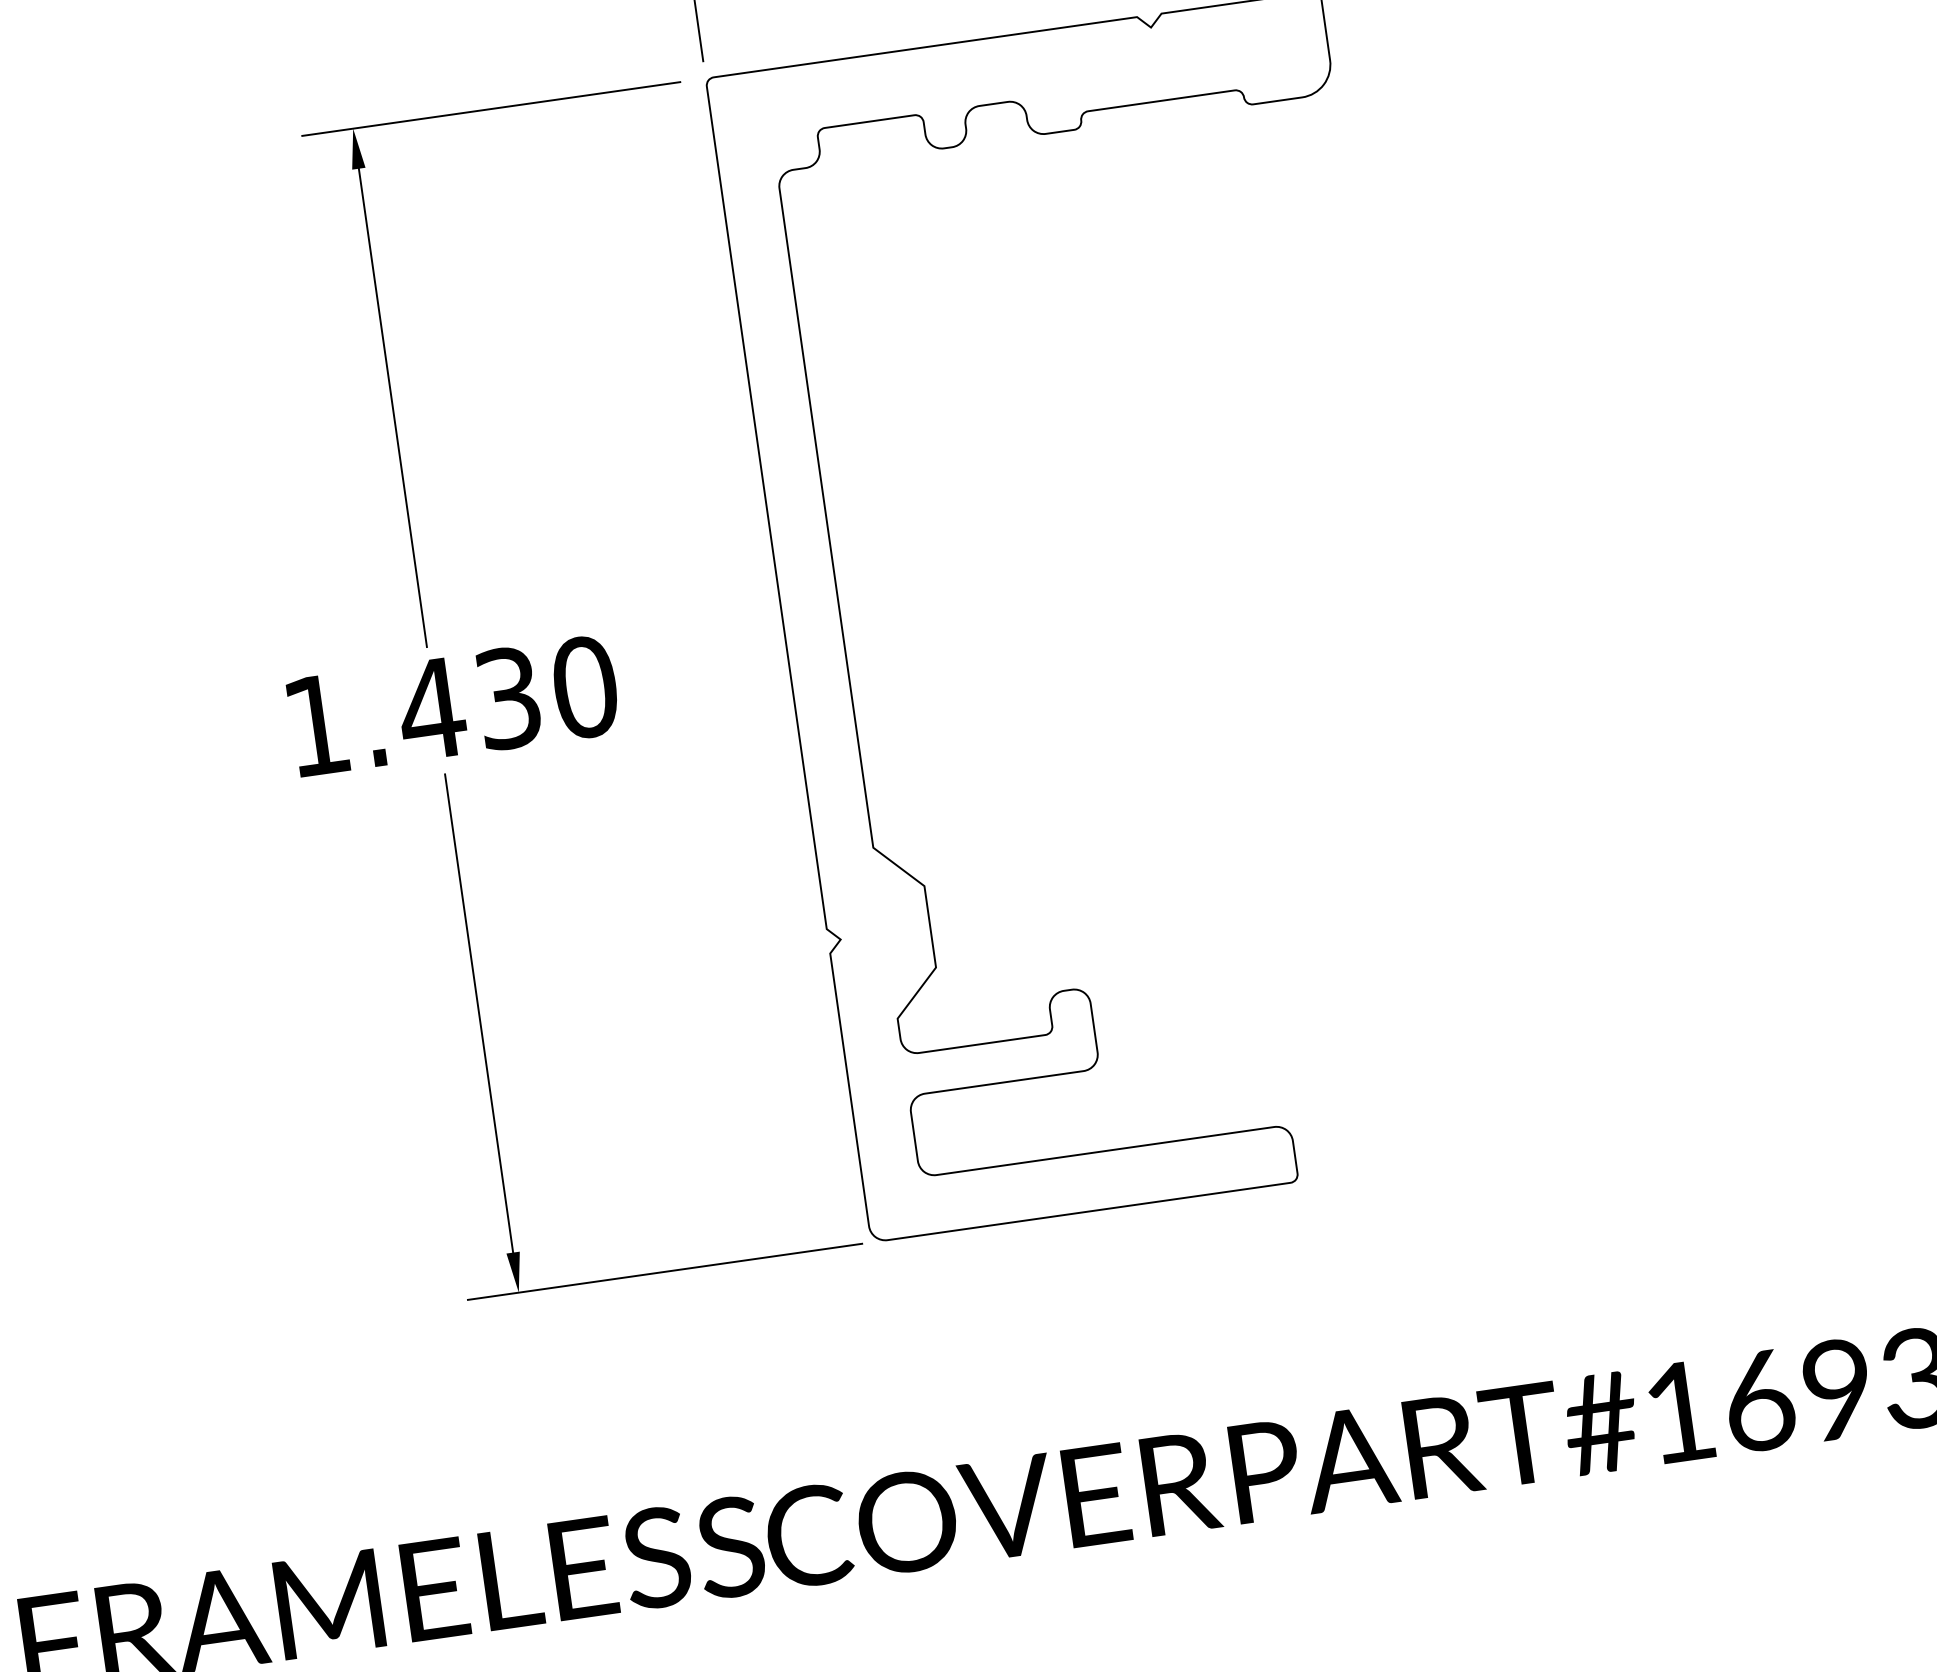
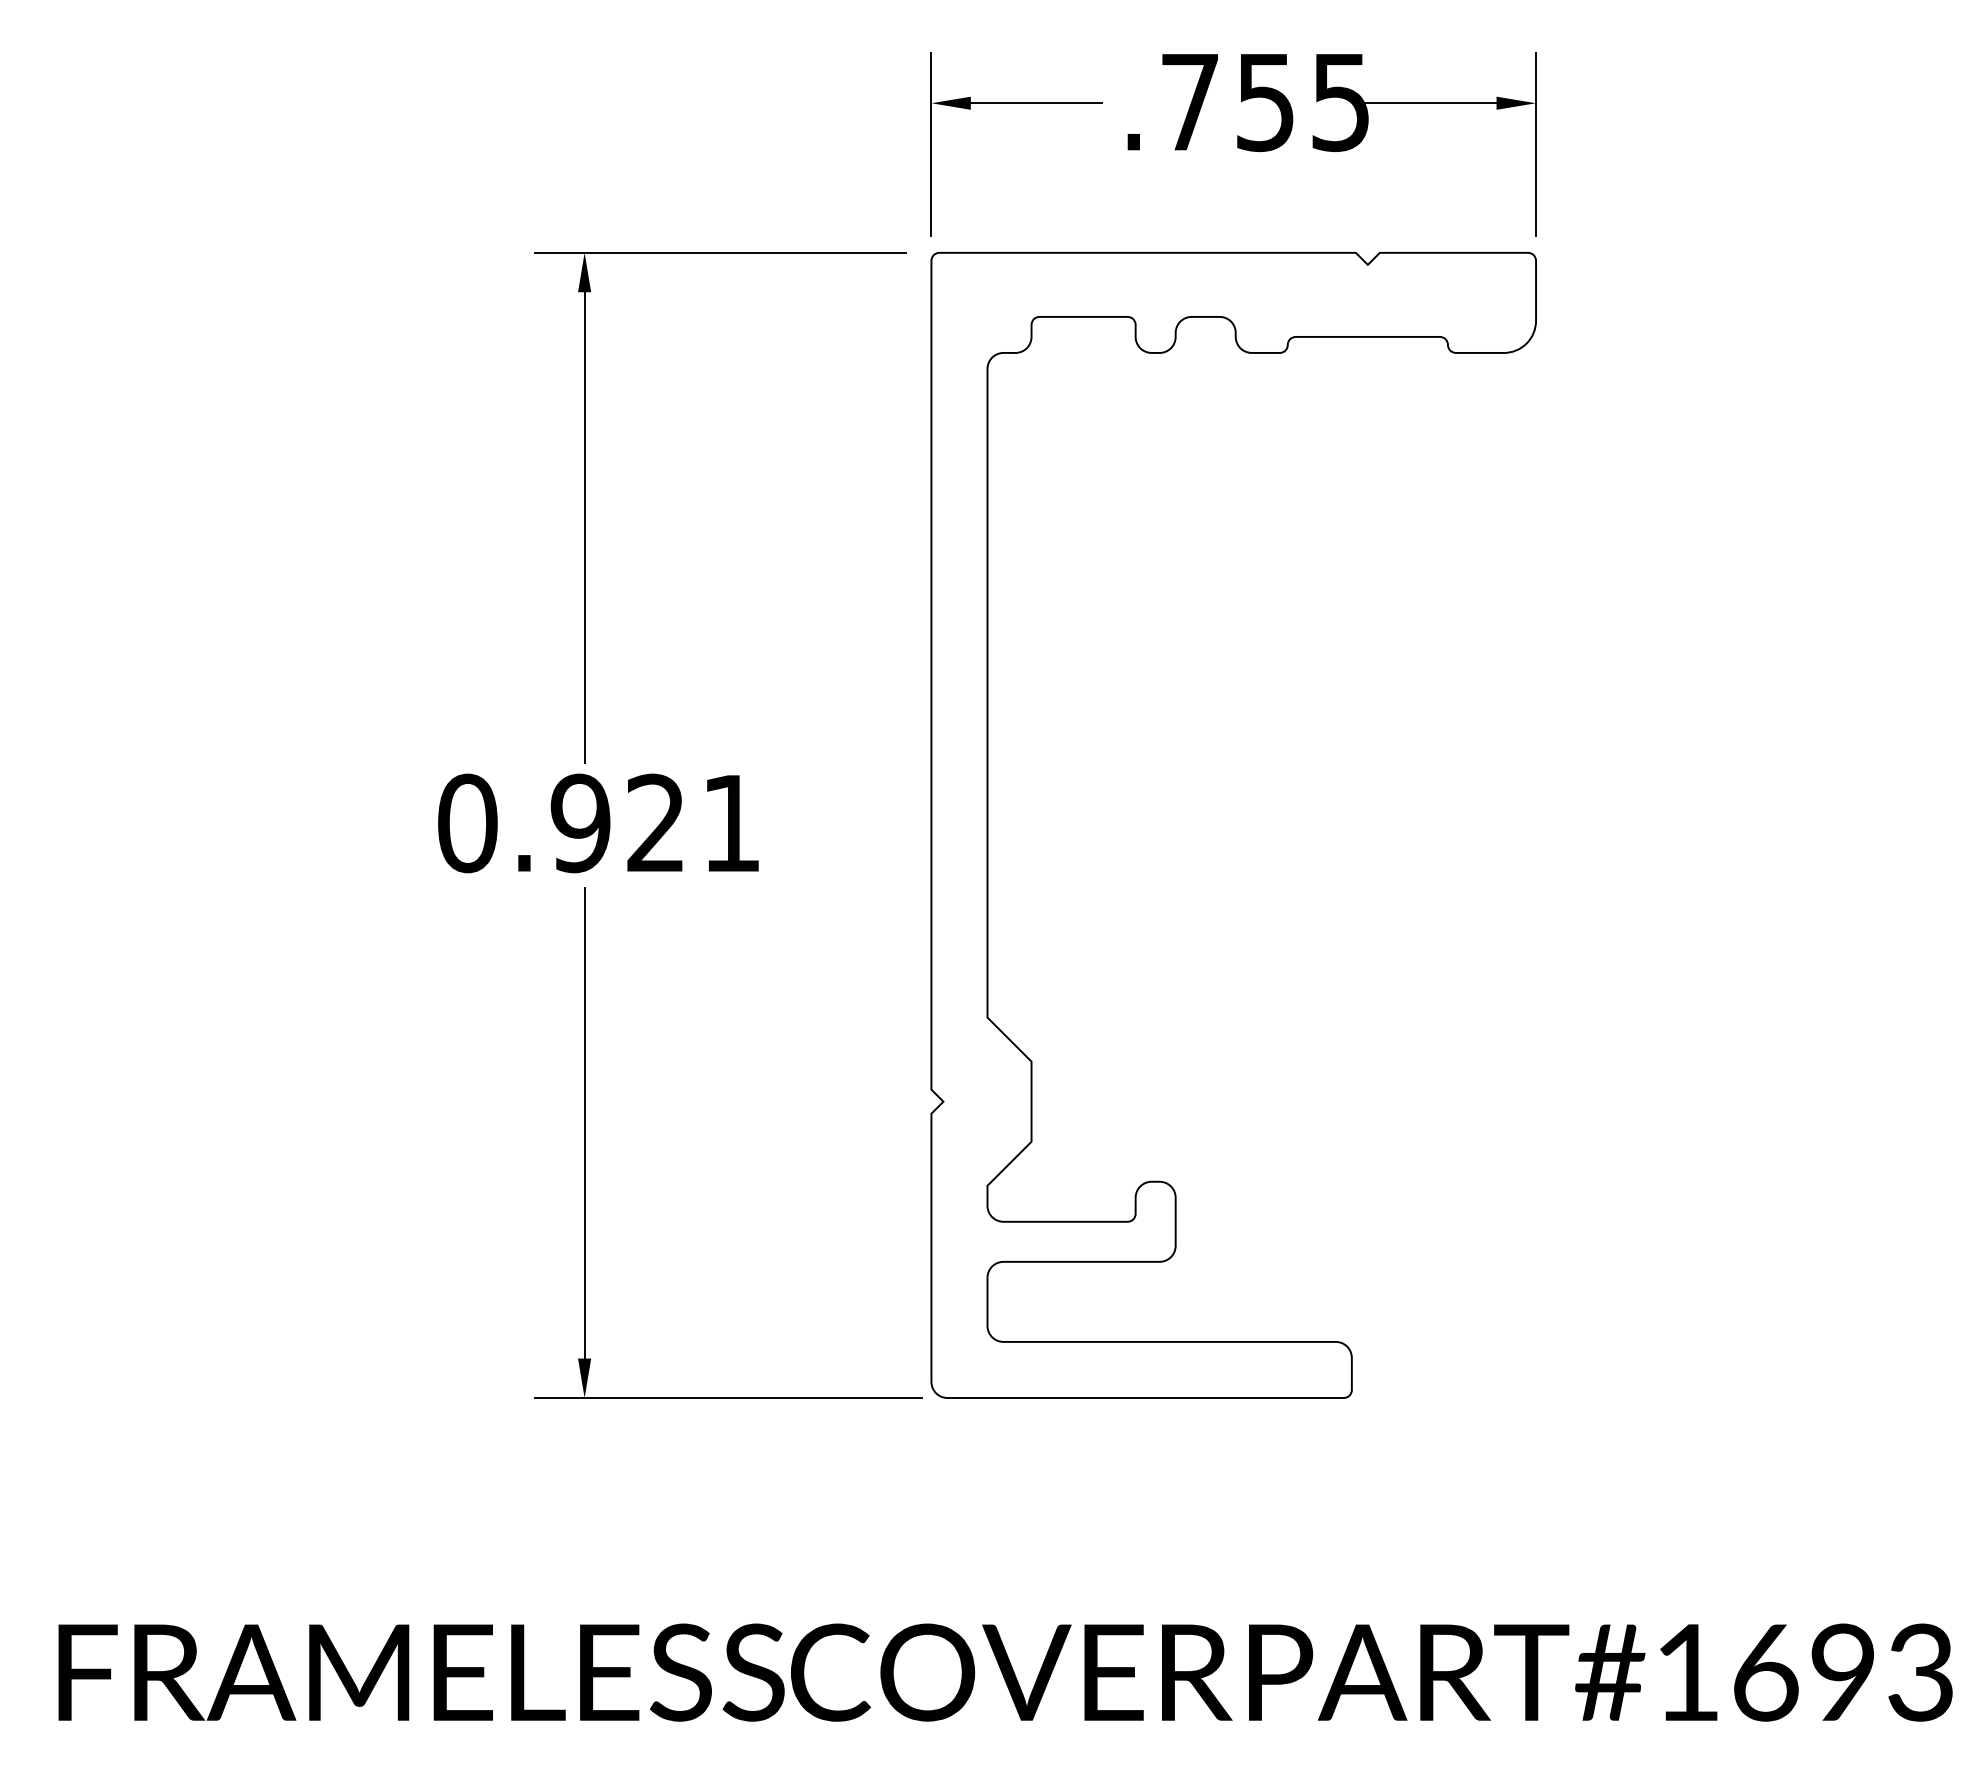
text: (450, 706) -> (599, 823), 1.430 -> 0.921

